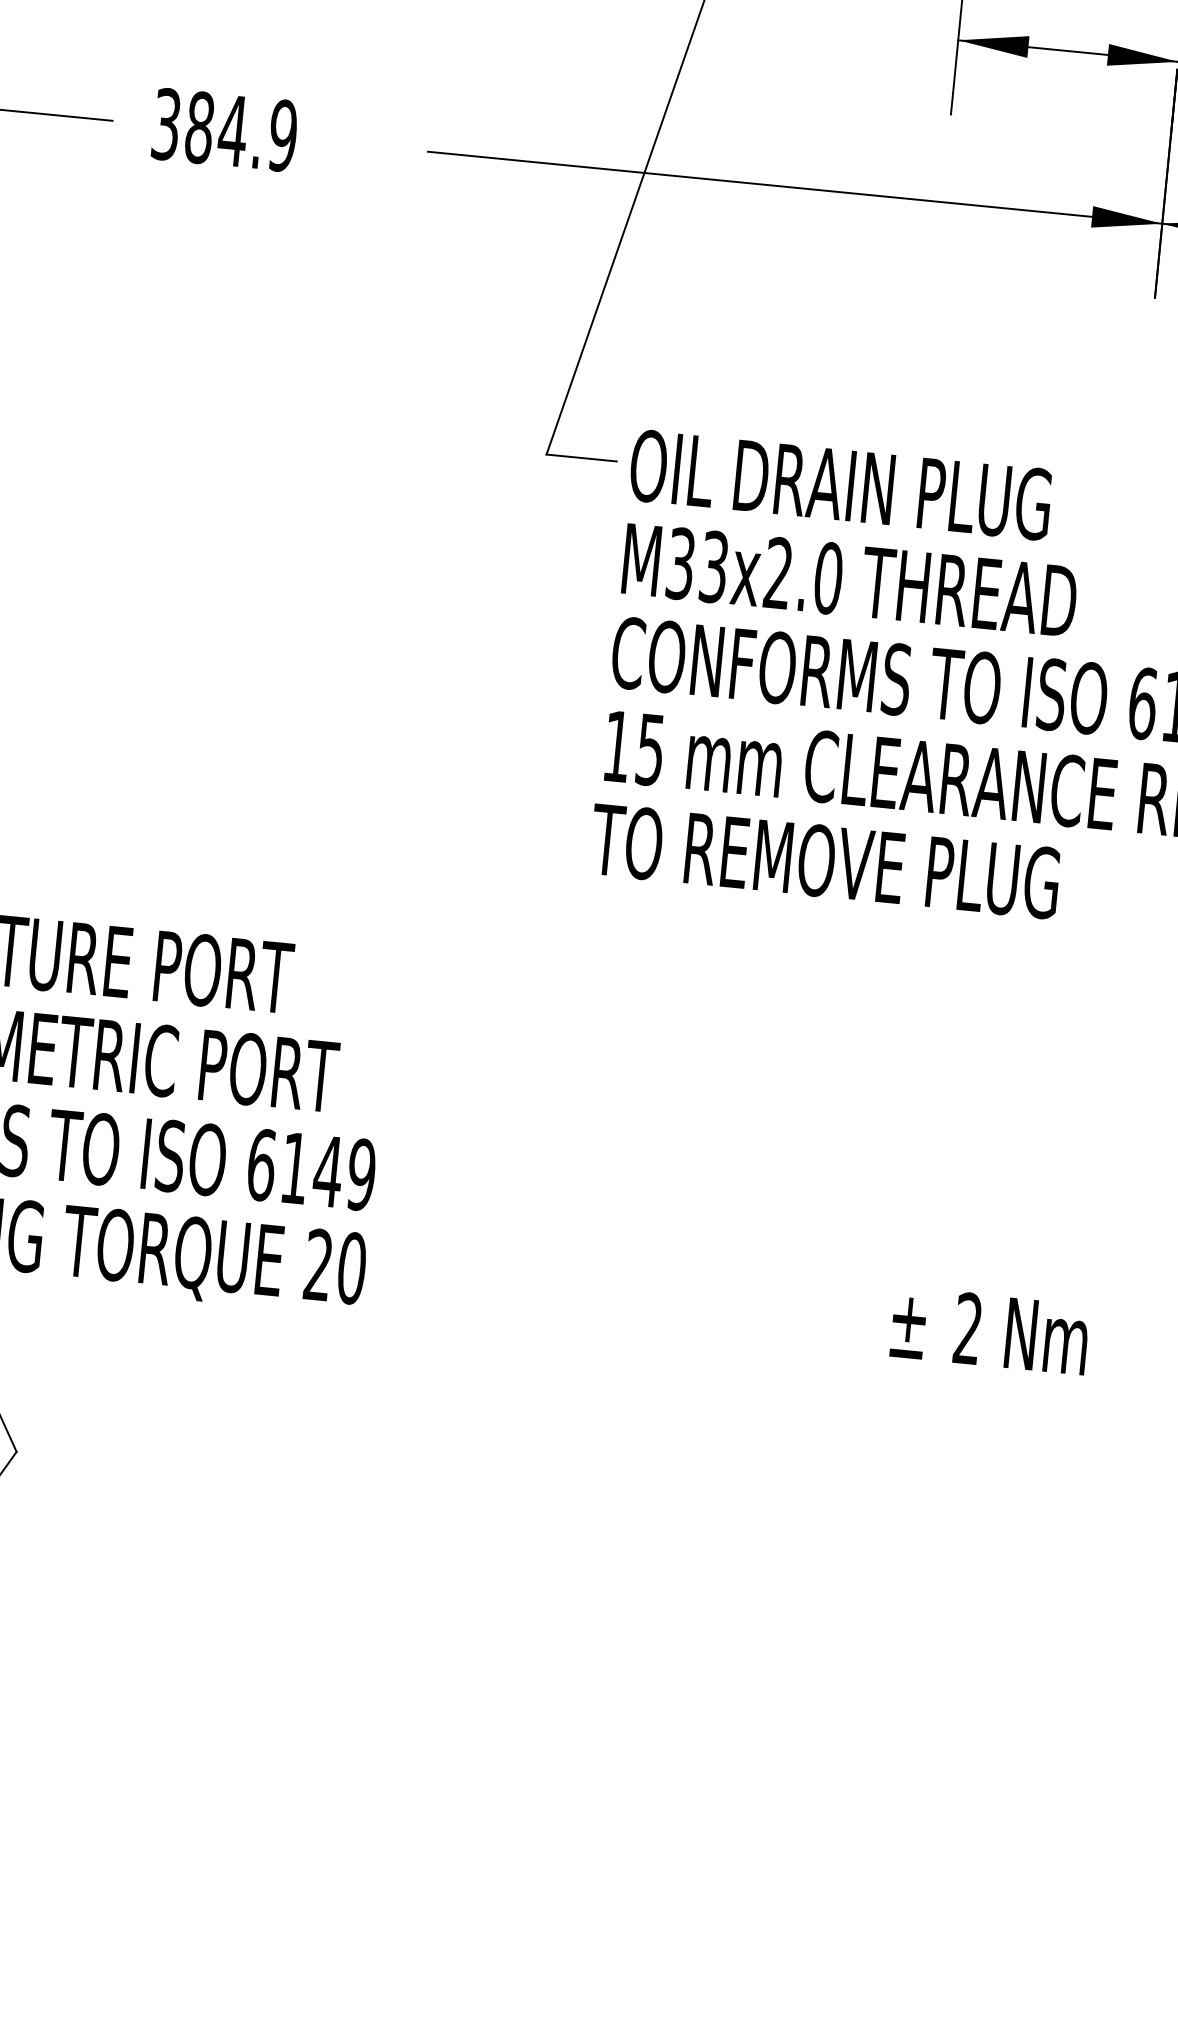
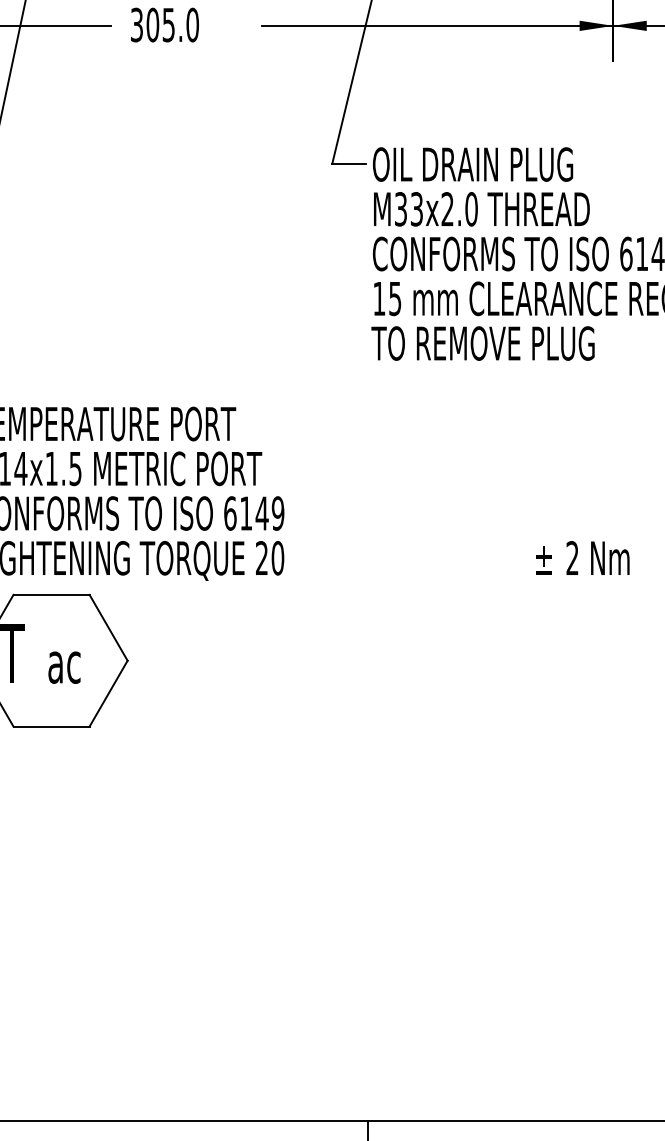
text: (240, 132) -> (172, 25), 384.9 -> 305.0

